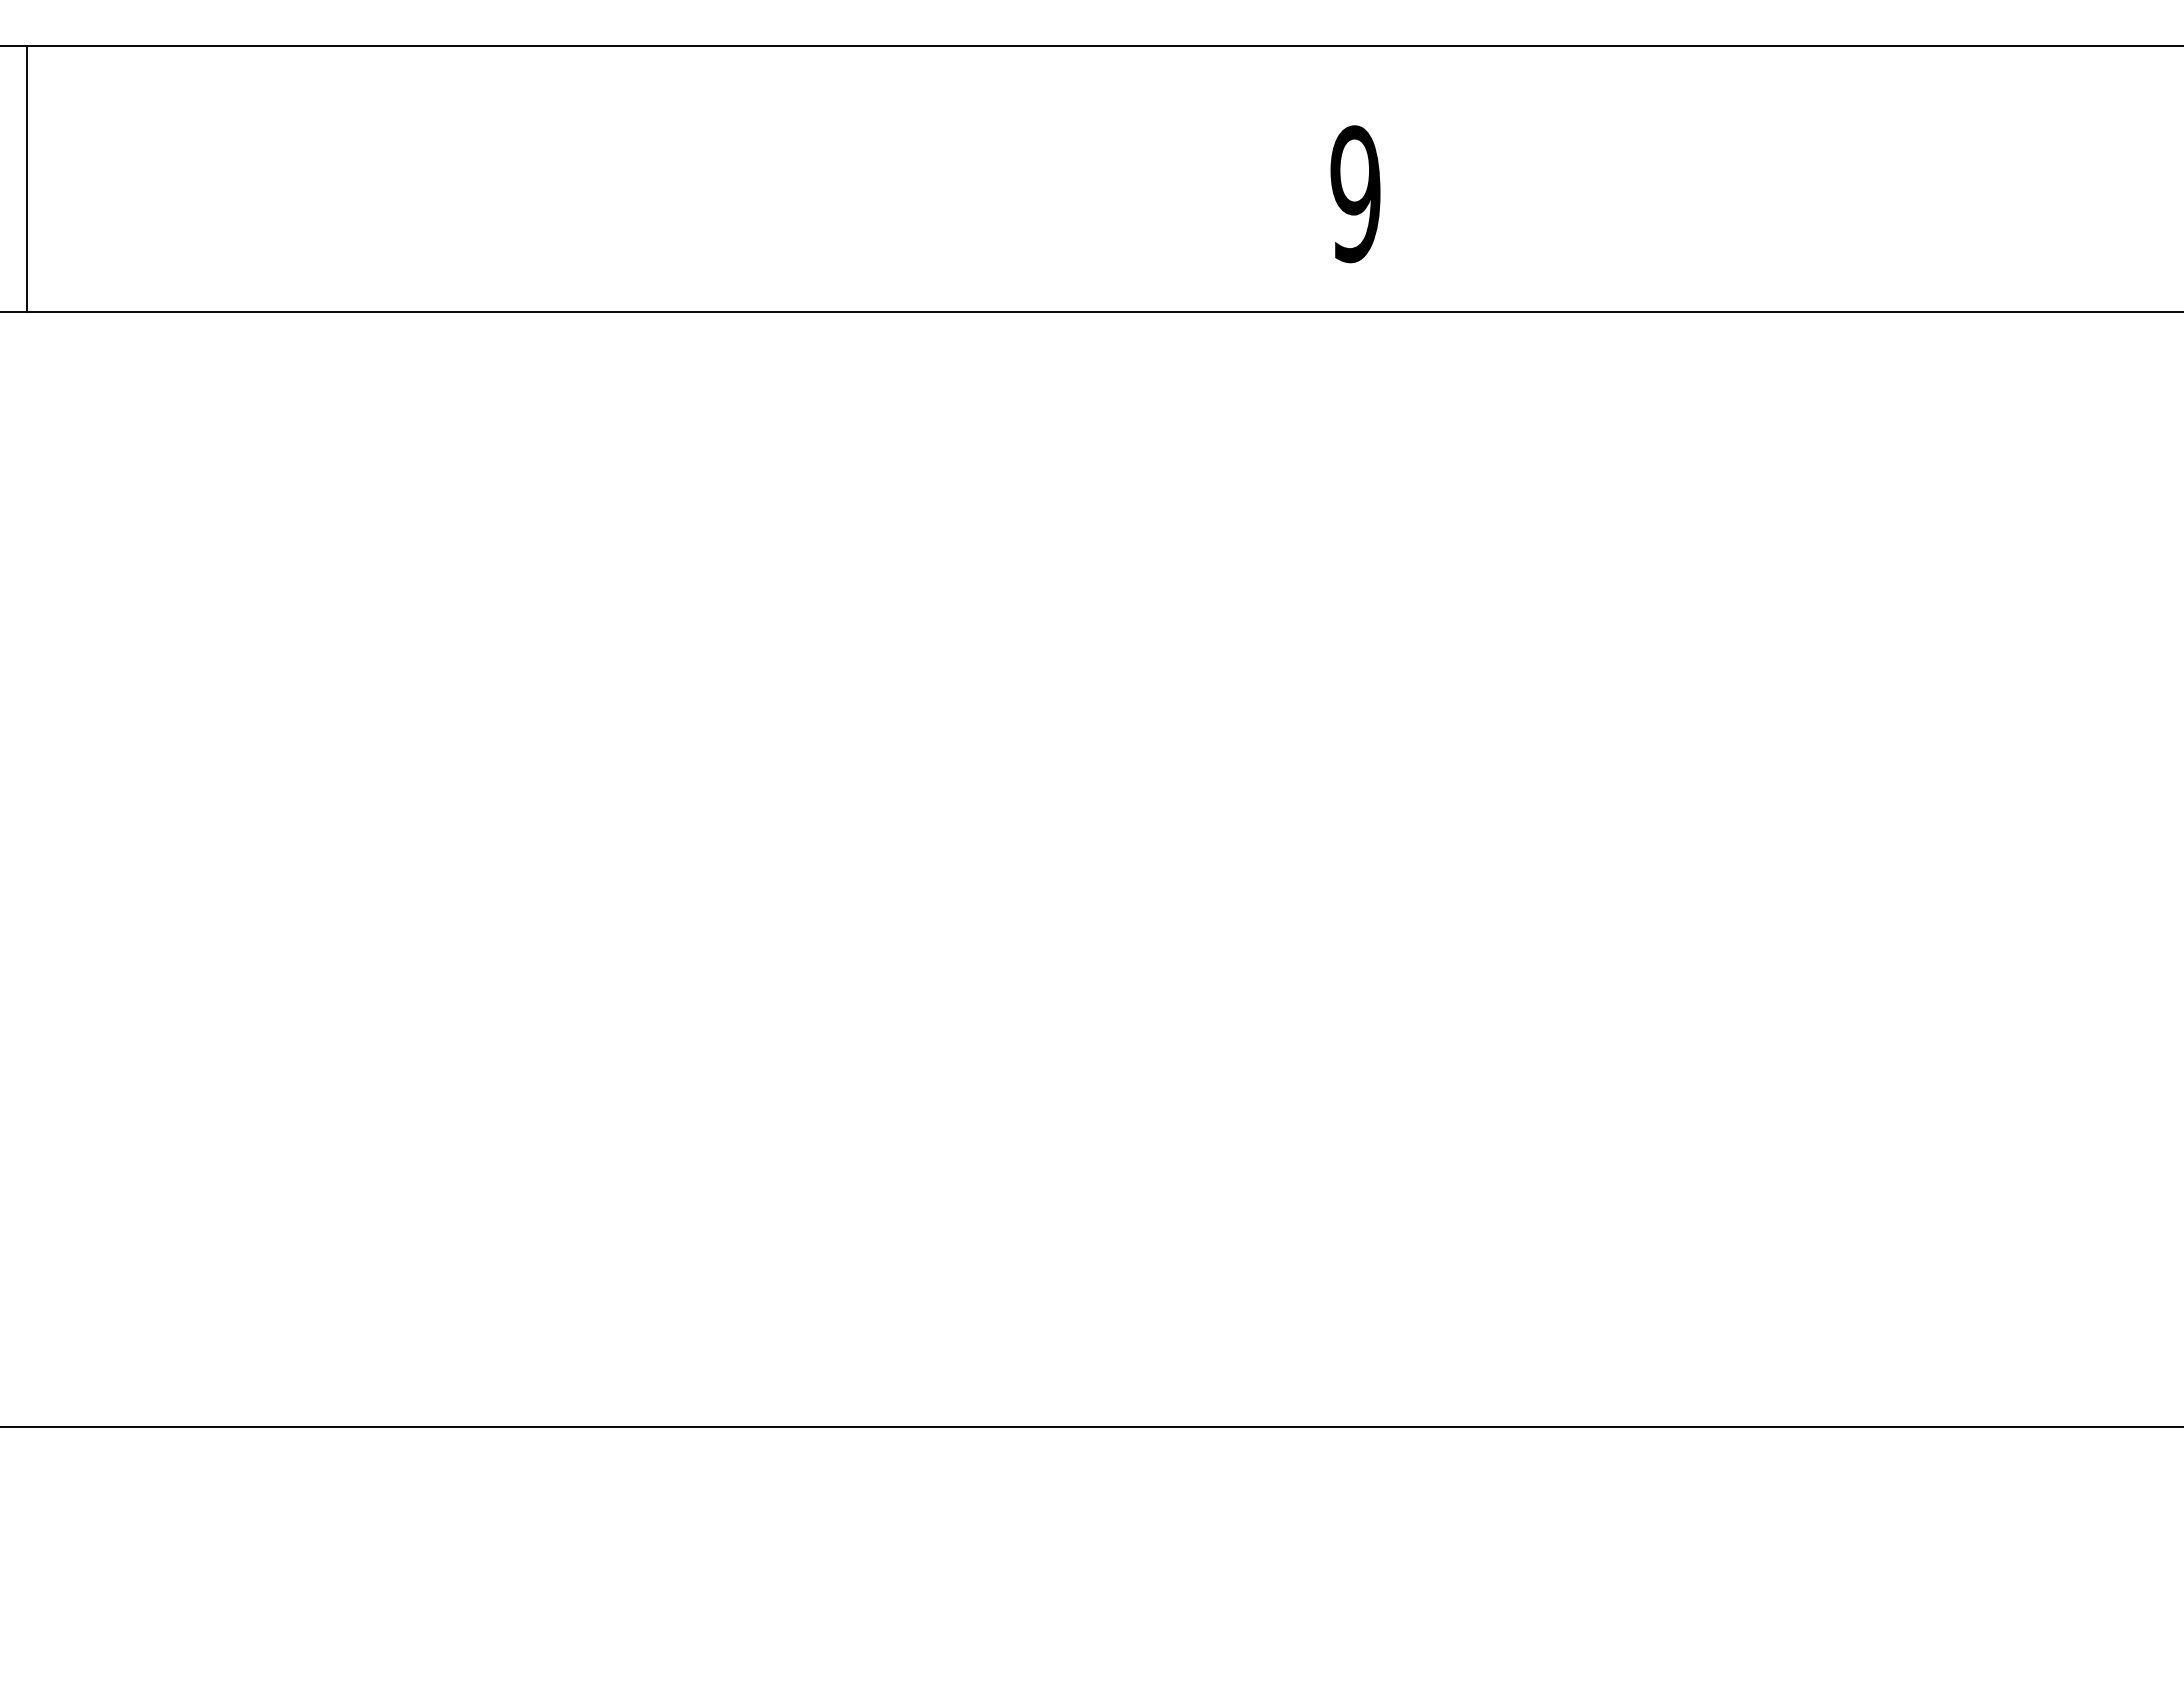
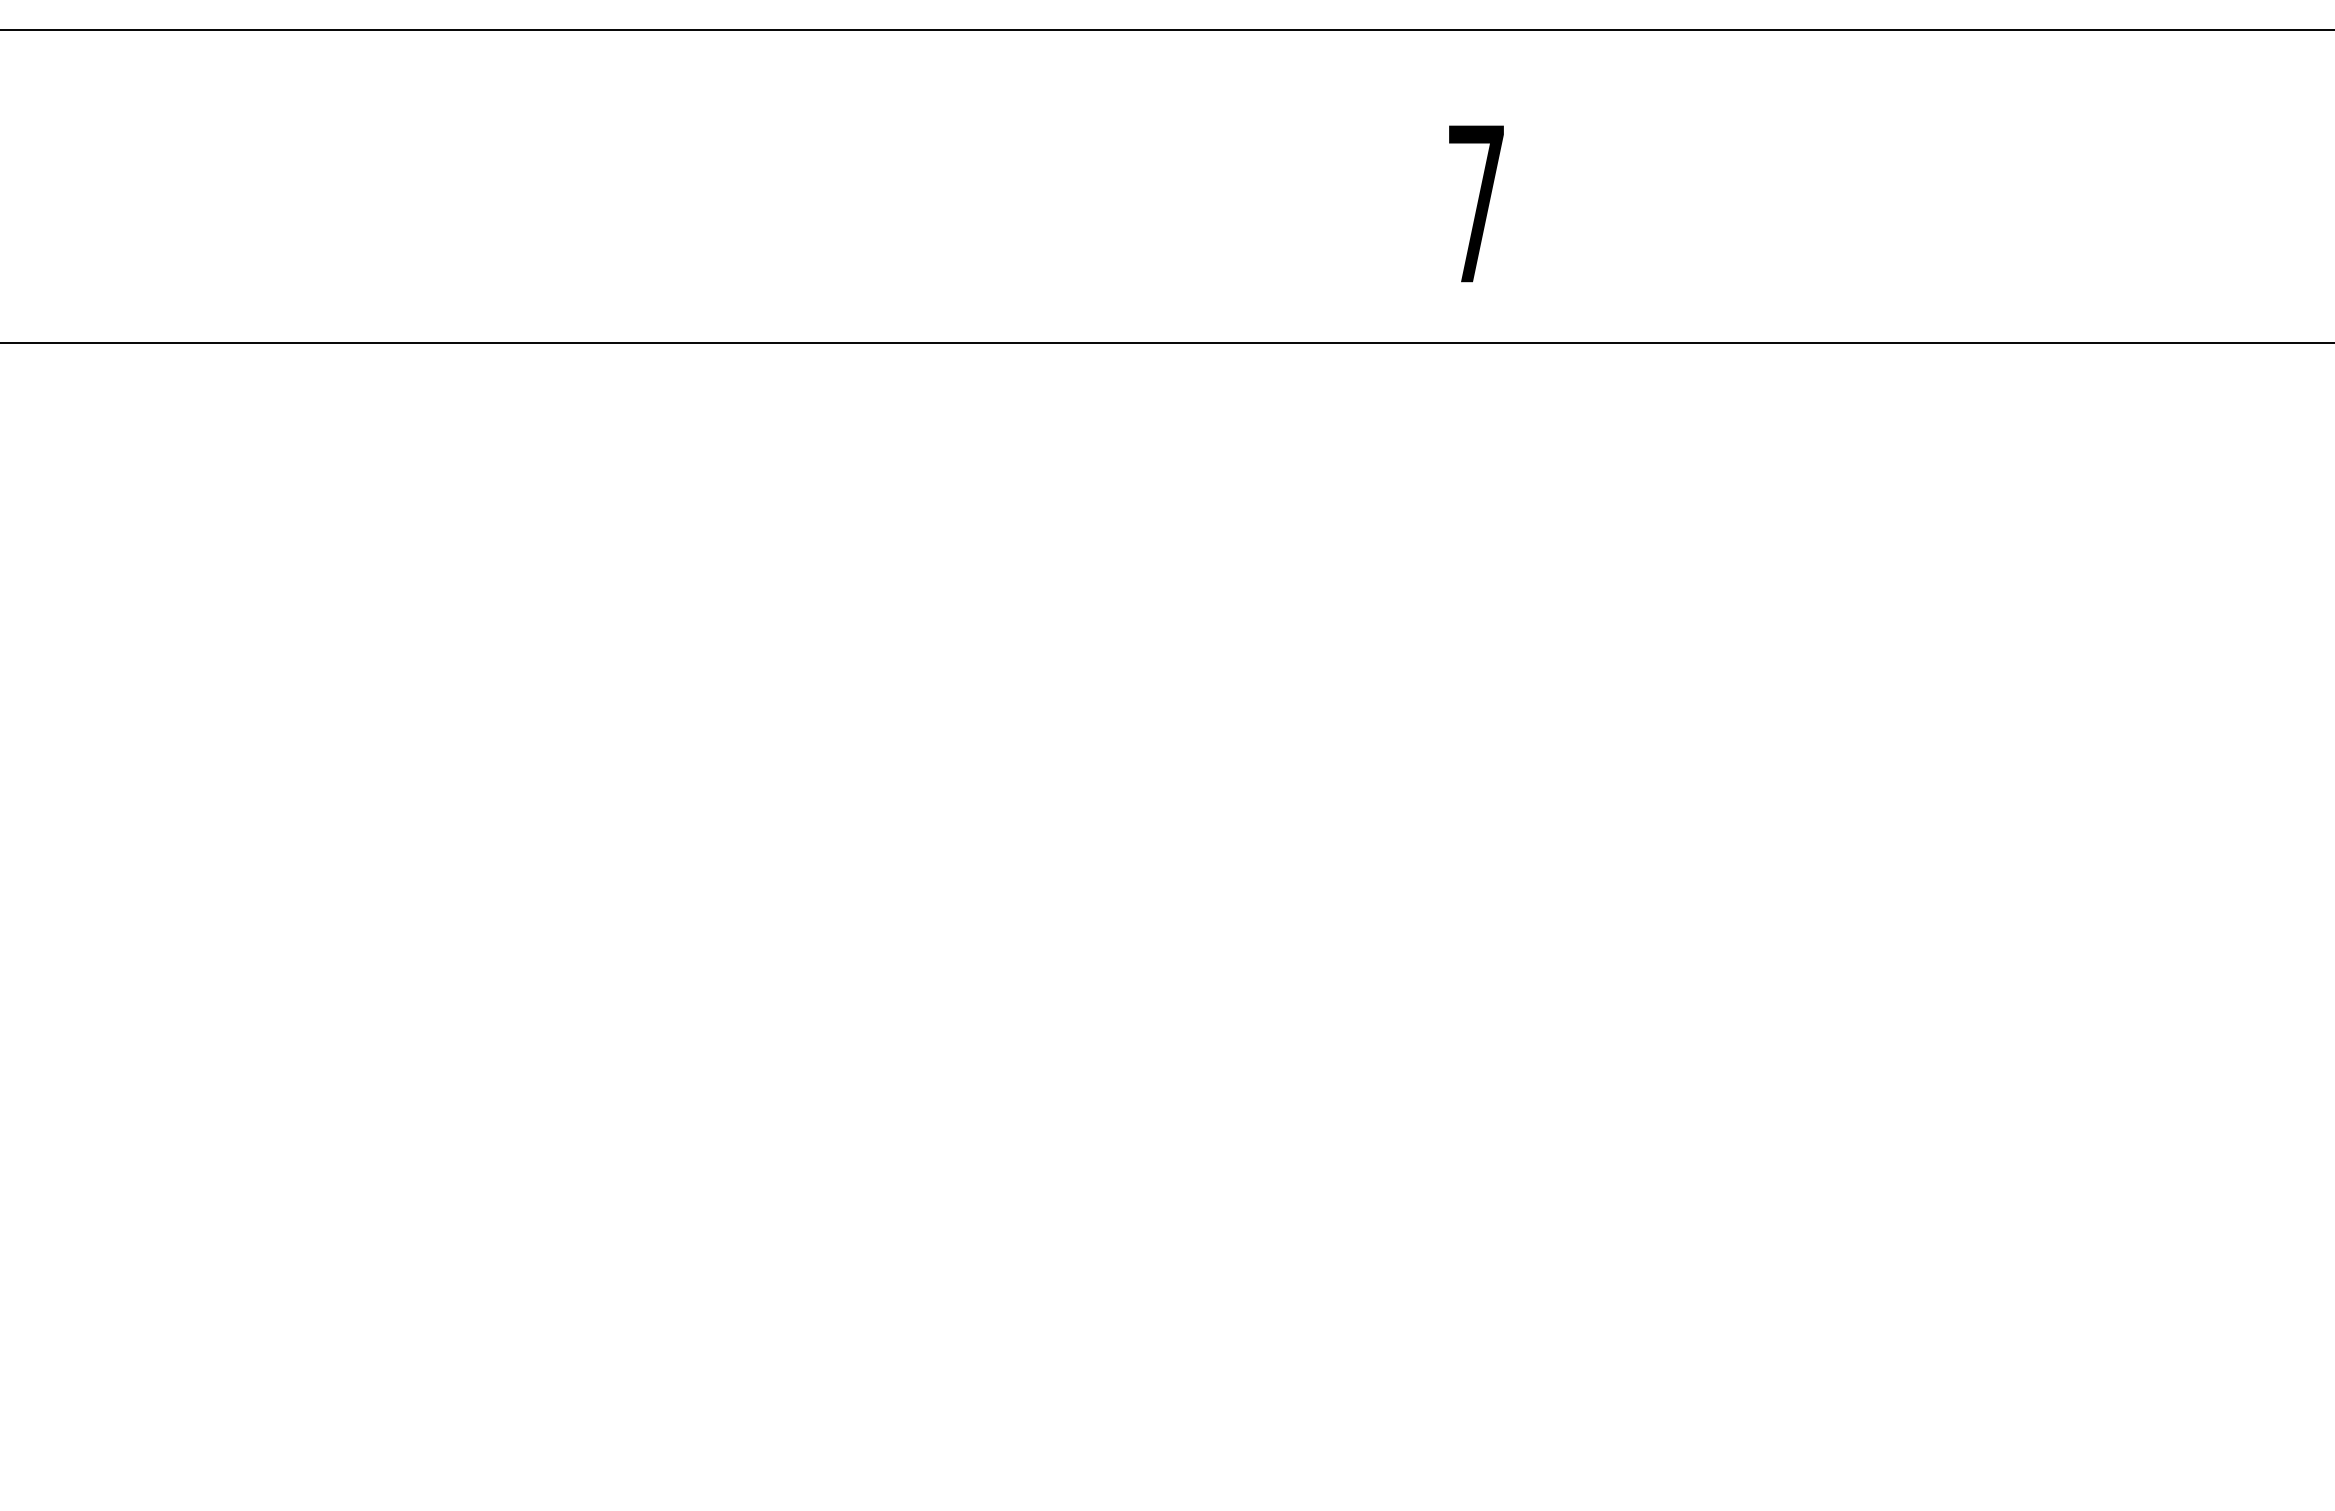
text: (1355, 194) -> (1476, 204), 9 -> 7

